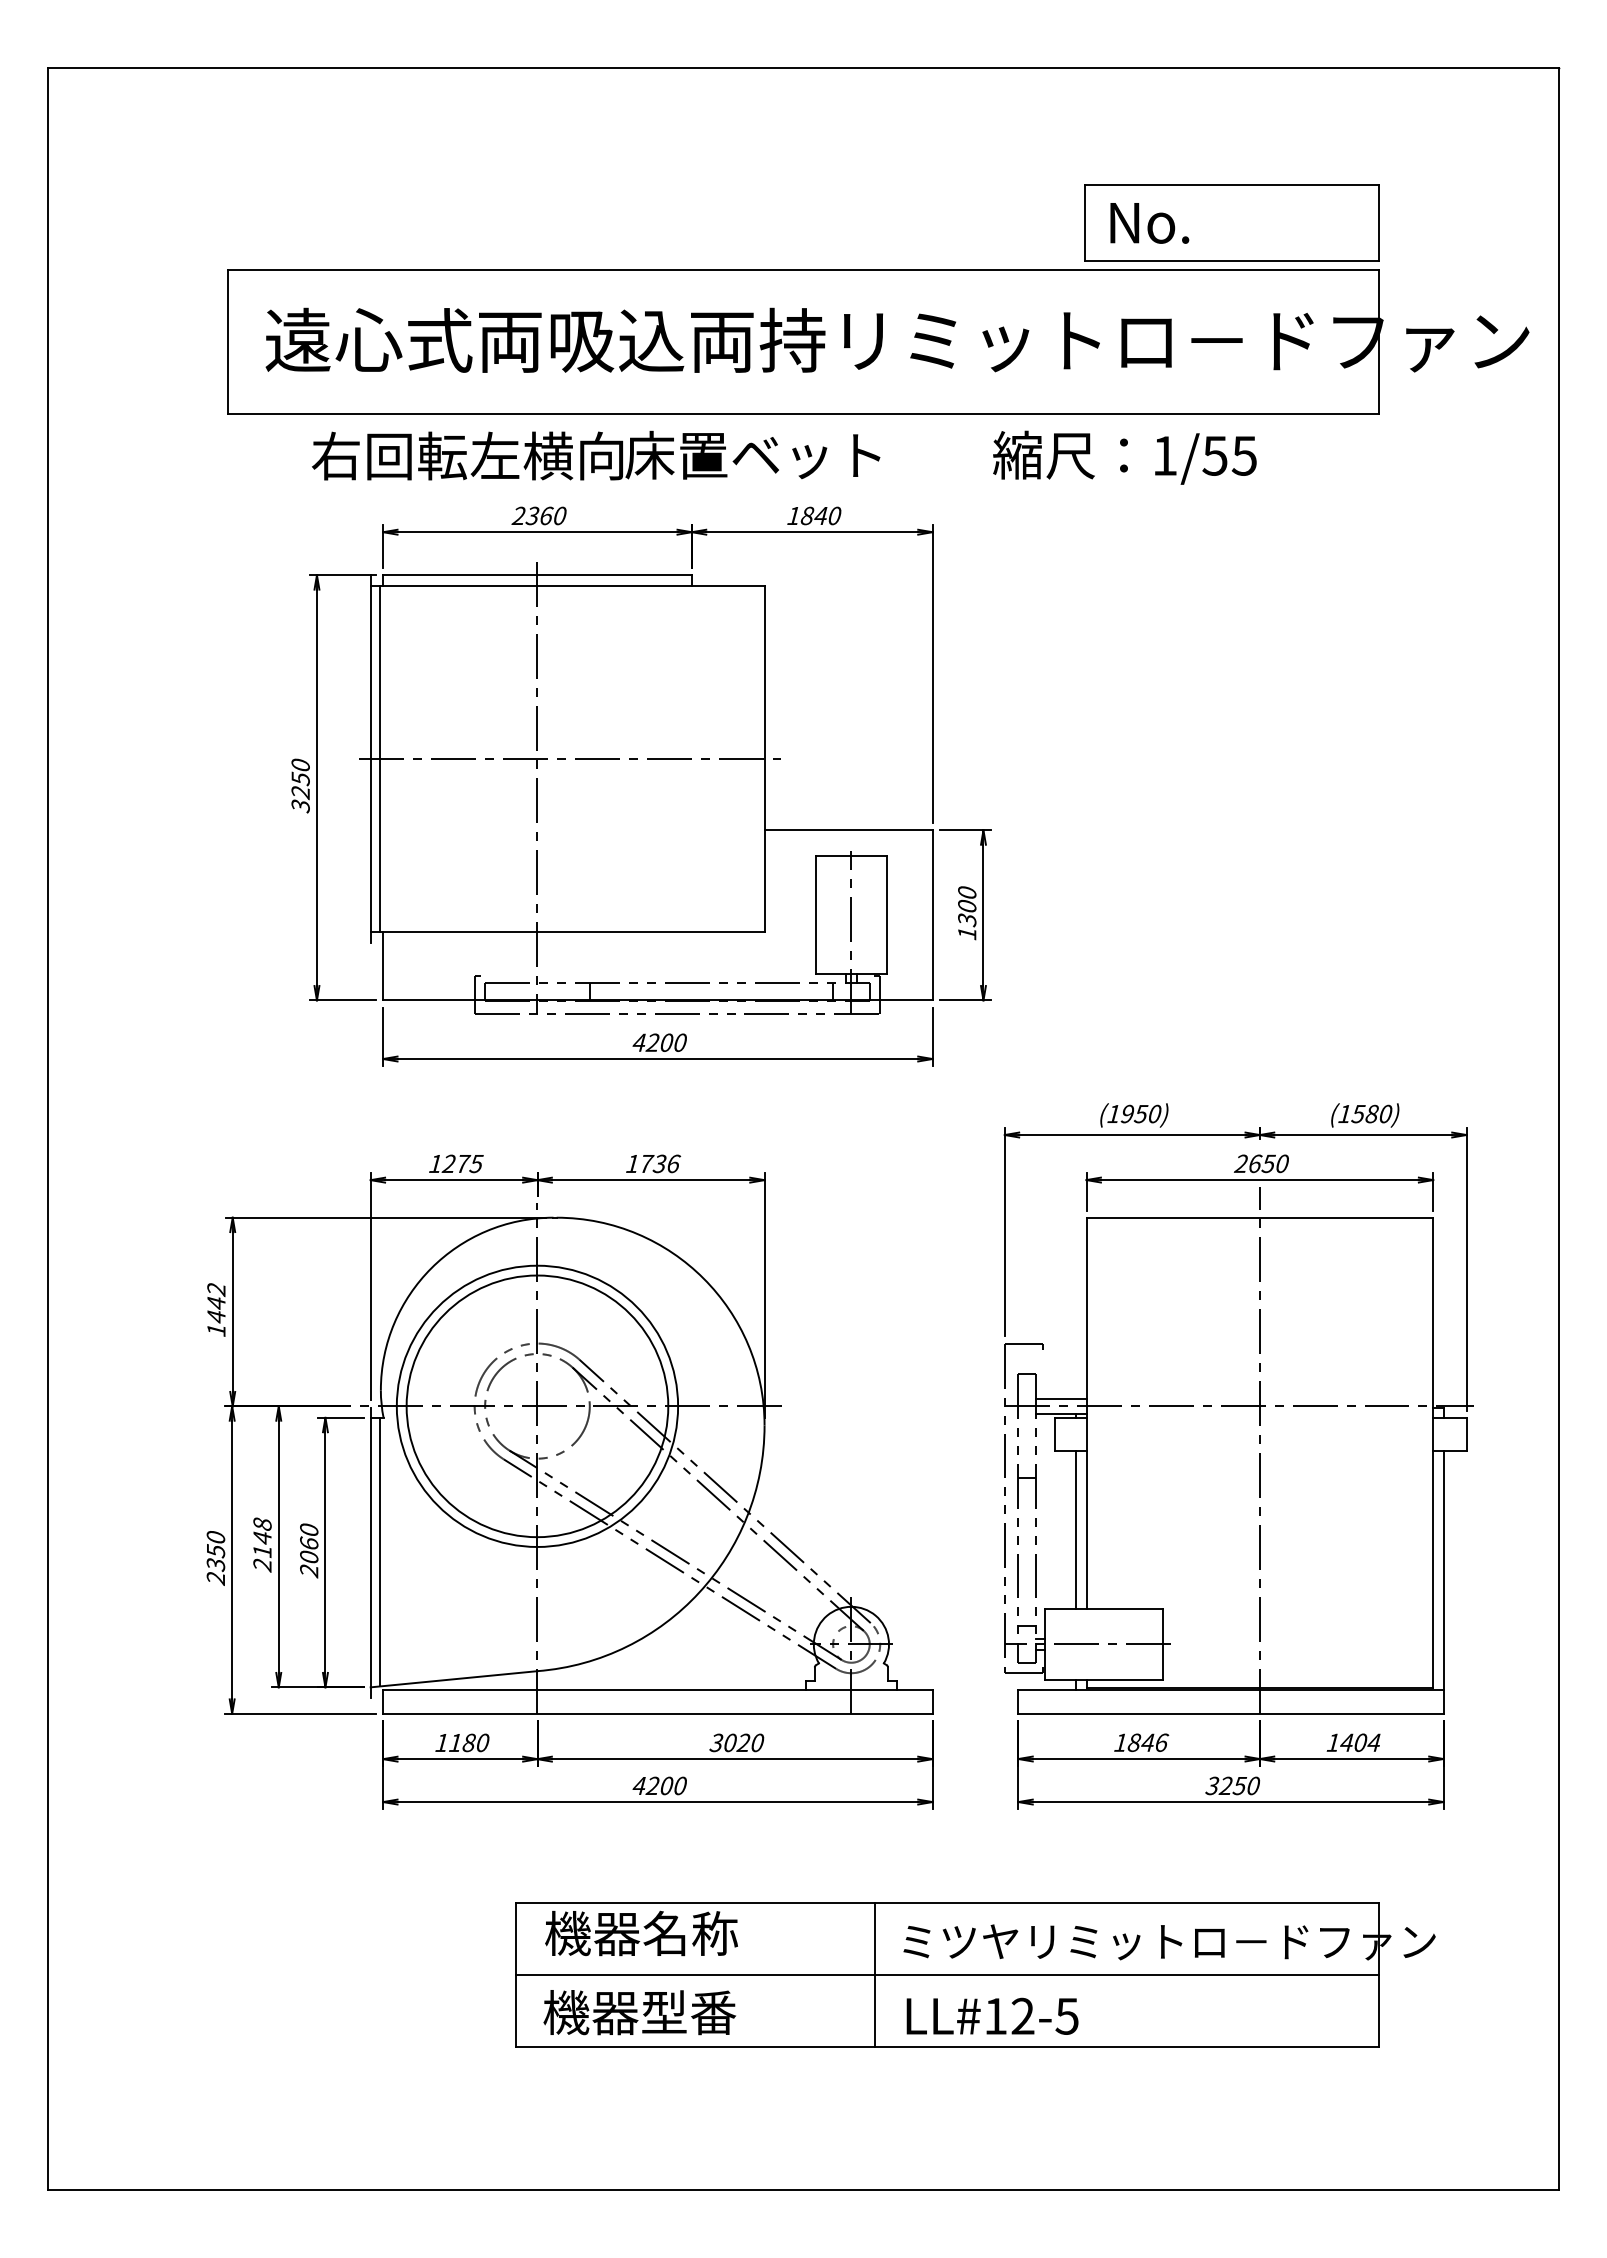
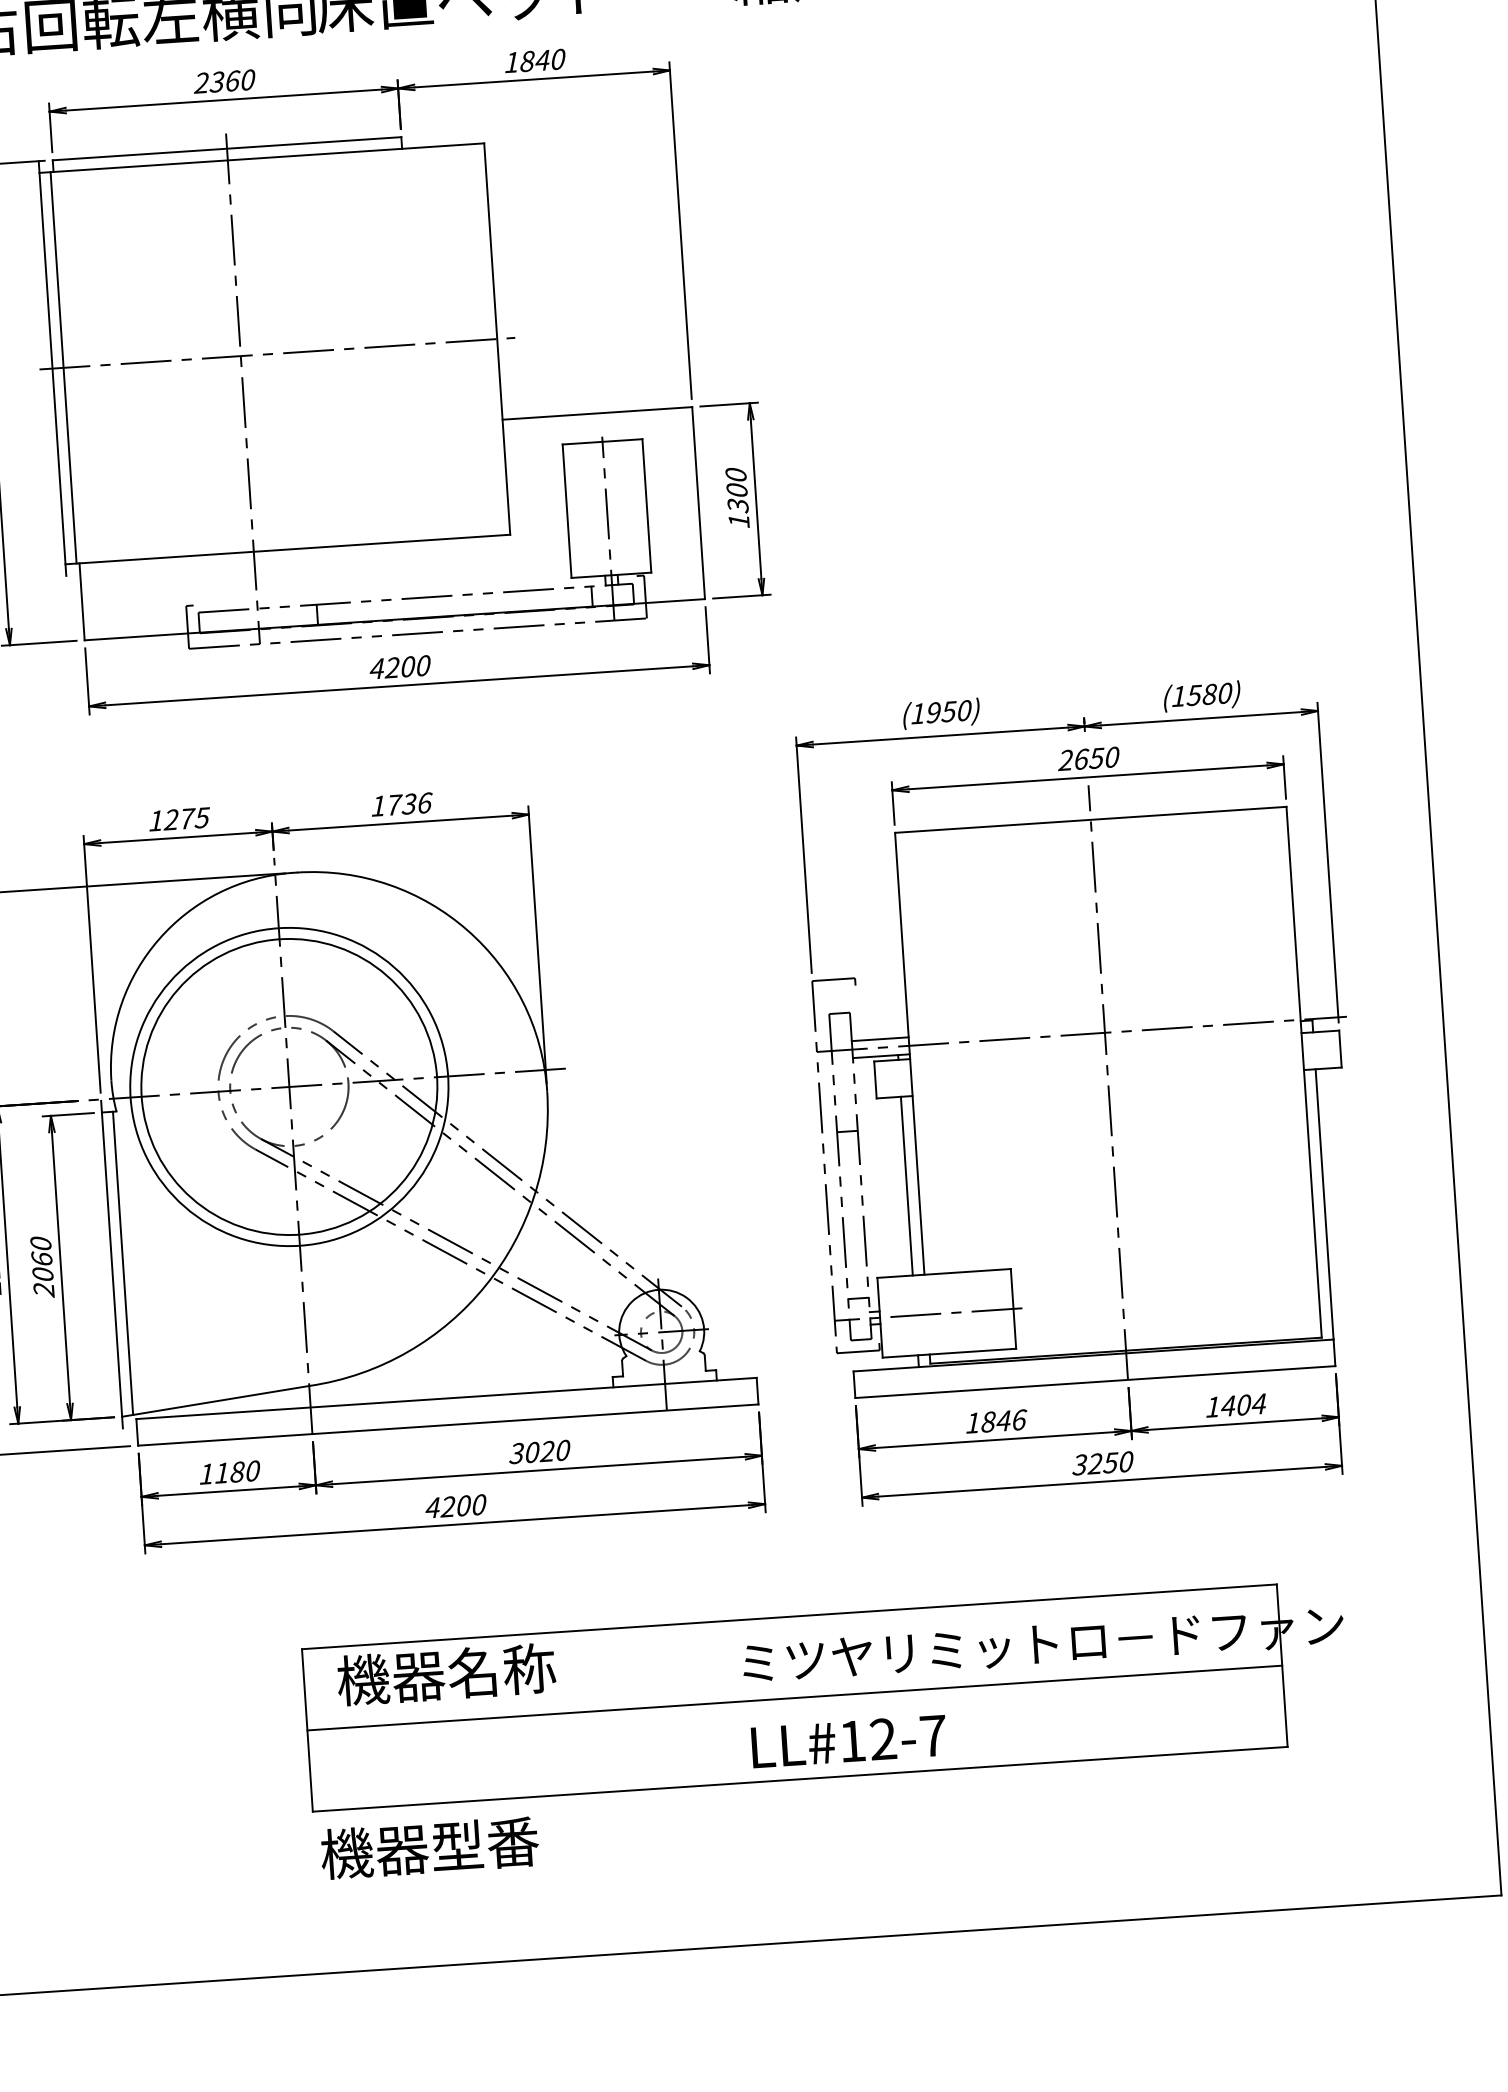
line: (875, 1974) -> (713, 1703), removed
text: (639, 2012) -> (429, 1847), moved
text: (1066, 2016) -> (932, 1736), LL#12-5 -> LL#12-7

